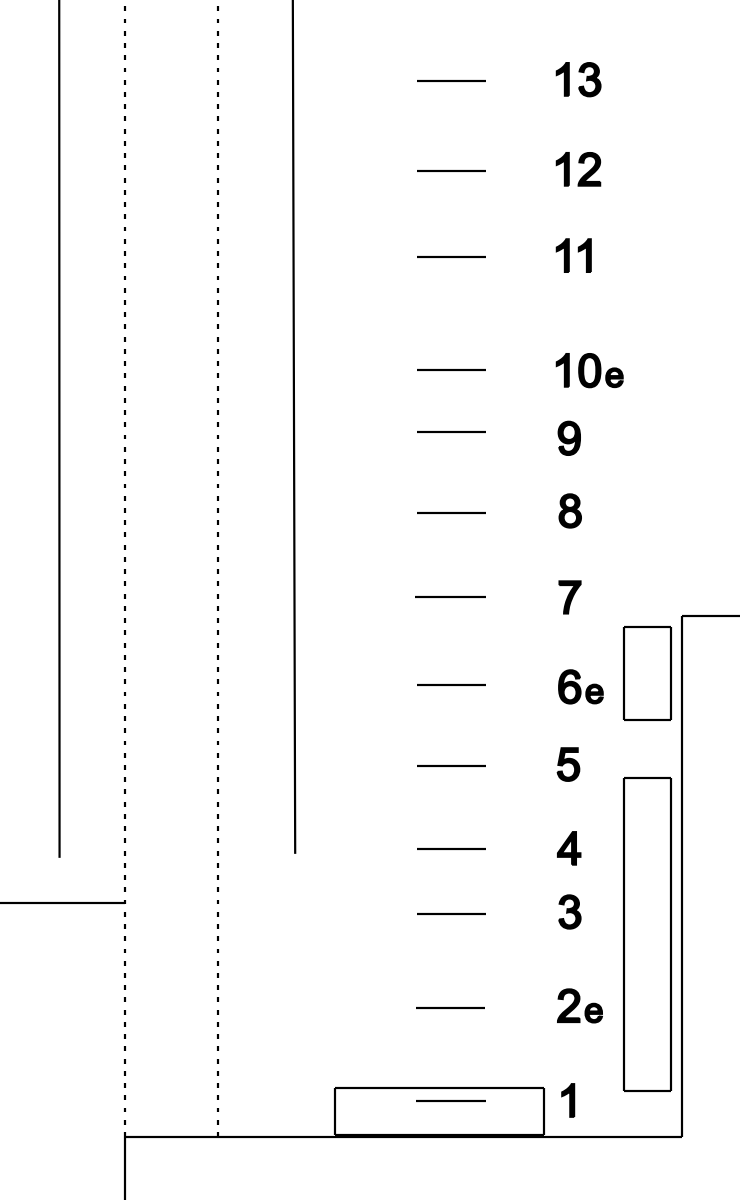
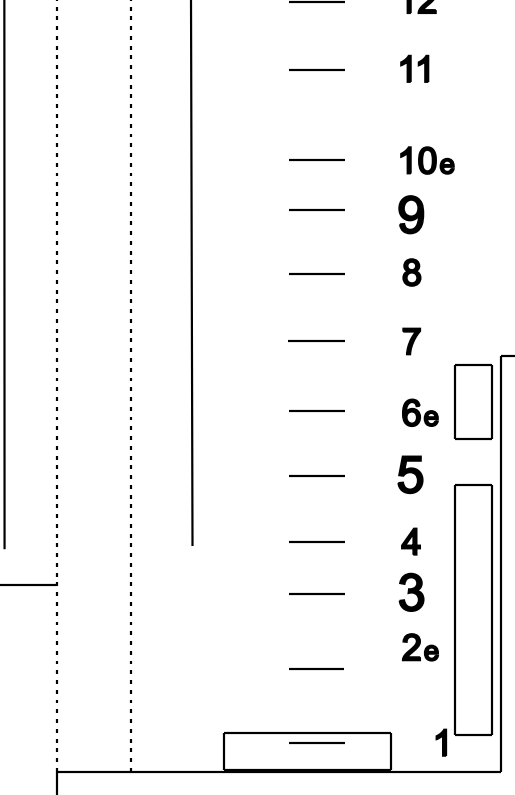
part: (568, 437) -> (410, 213), size x1.4
part: (568, 764) -> (410, 474), size x1.4
part: (569, 911) -> (411, 591), size x1.4
part: (579, 1005) -> (420, 647), moved
part: (568, 1100) -> (441, 742), moved

